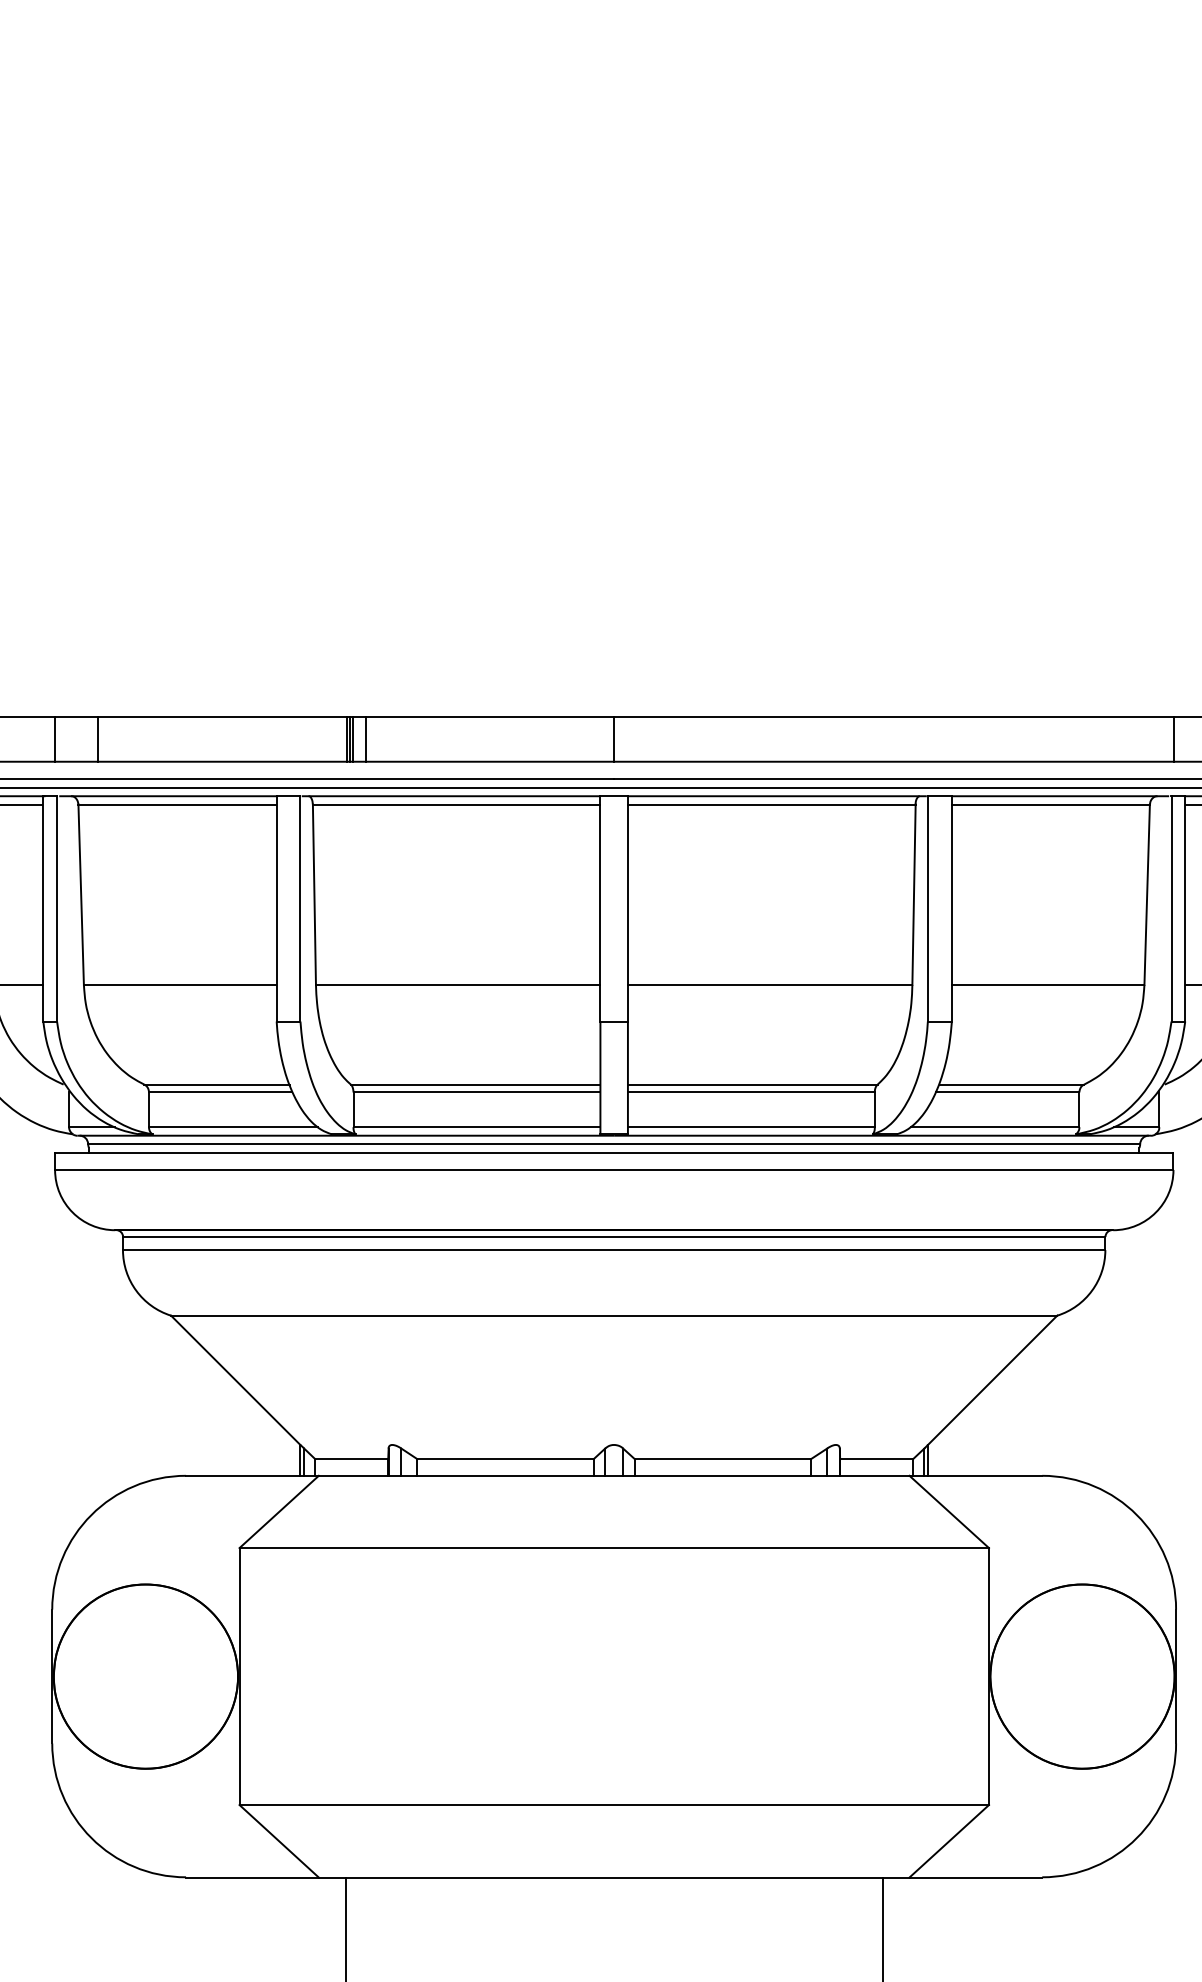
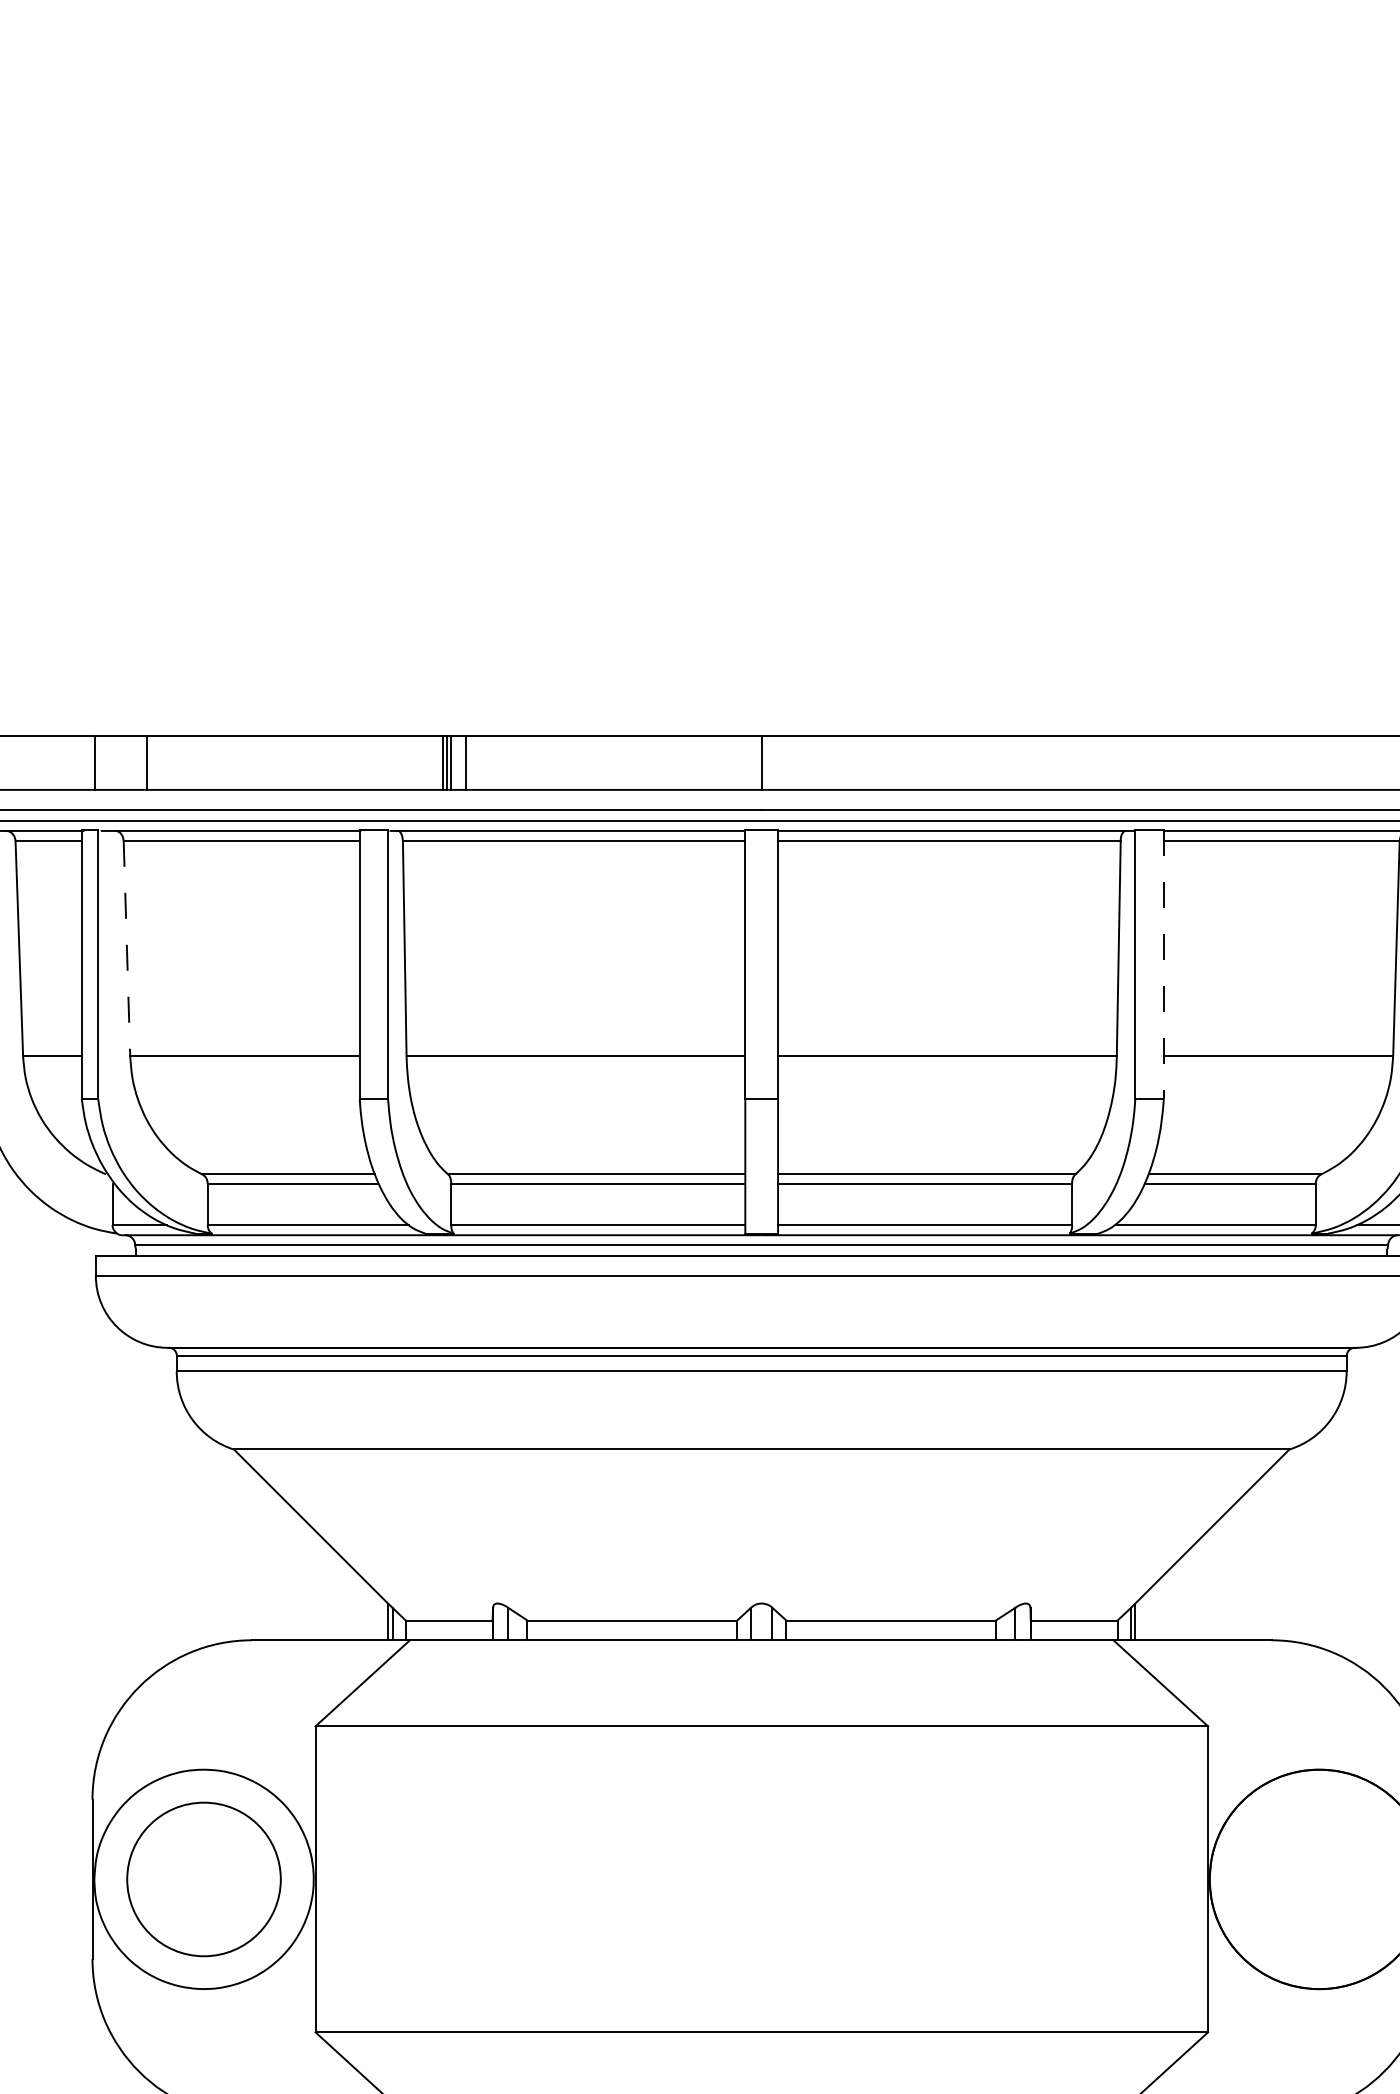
line: (81, 895) -> (127, 949), solid -> dashed
line: (951, 908) -> (1163, 964), solid -> dashed
circle: (145, 1676) -> (203, 1879), size x0.7

